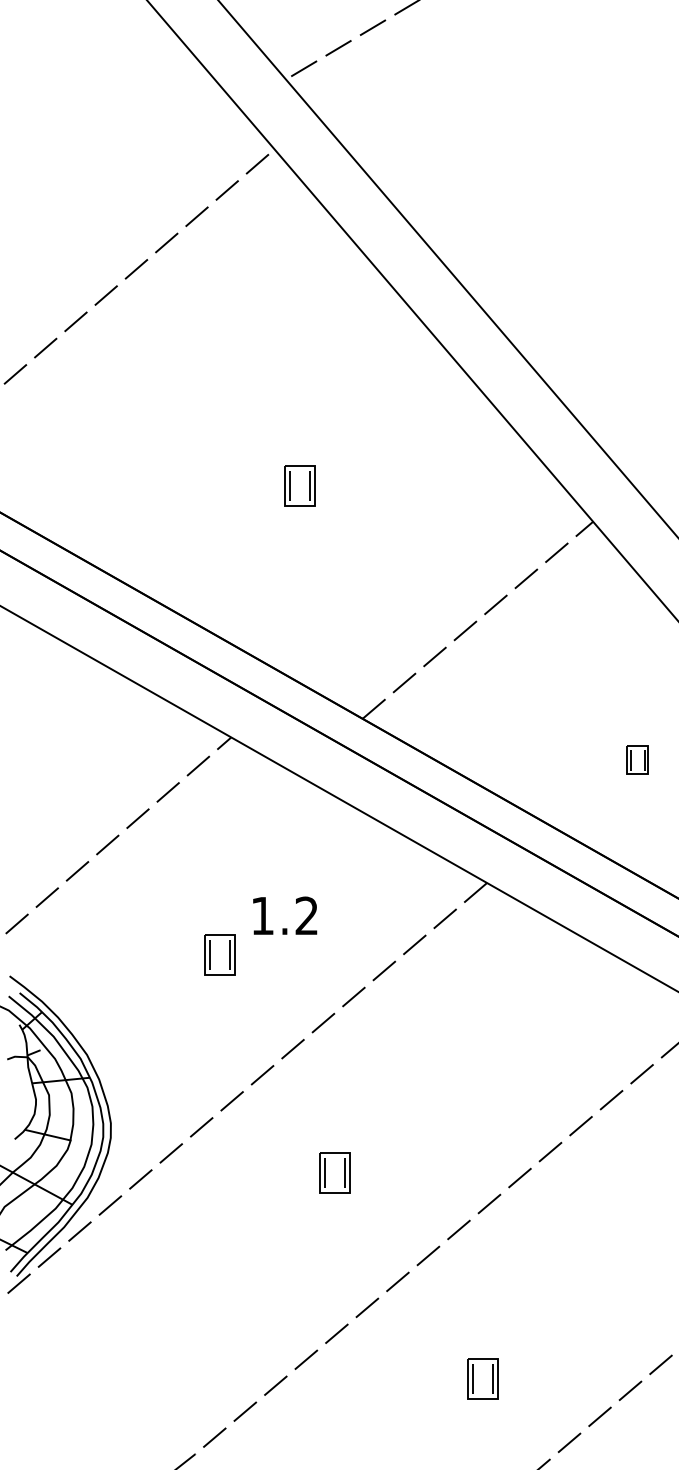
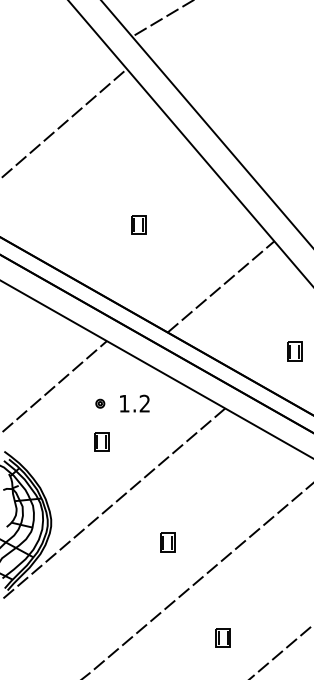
part: (636, 759) -> (294, 351), size x1.43
part: (217, 872) -> (100, 403), added
text: (284, 915) -> (134, 403), moved
part: (334, 1172) -> (167, 542), moved

